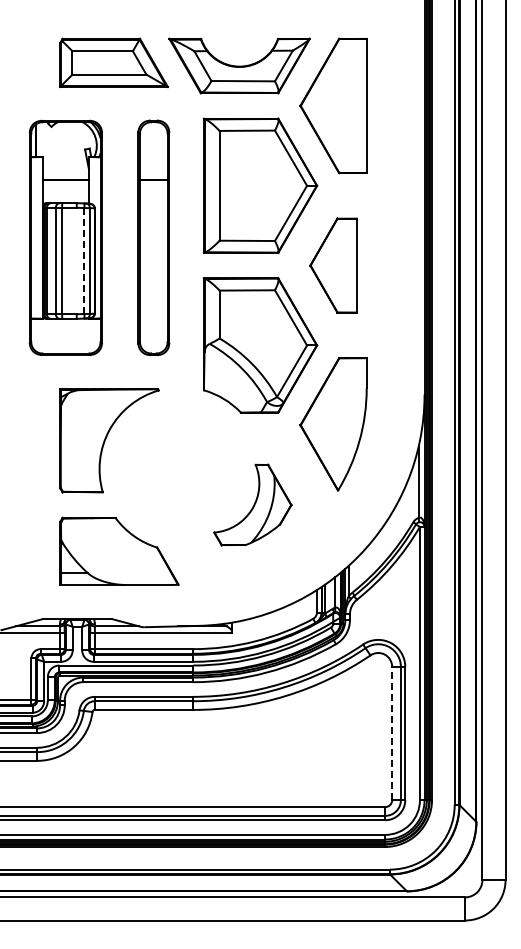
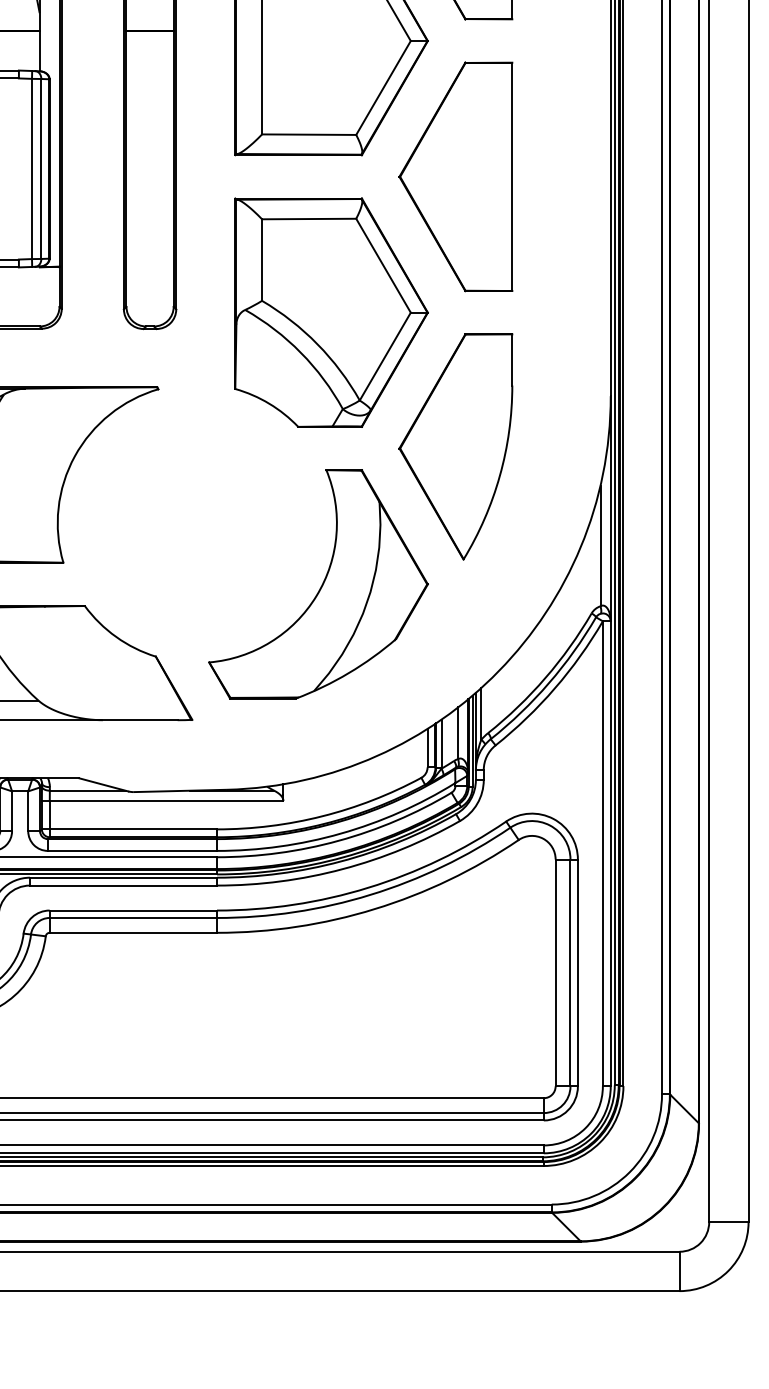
line: (84, 261) -> (32, 169), dashed -> solid
part: (333, 265) -> (455, 176), size x1.43
part: (252, 504) -> (317, 583), size x1.67
line: (392, 733) -> (556, 972), dashed -> solid

